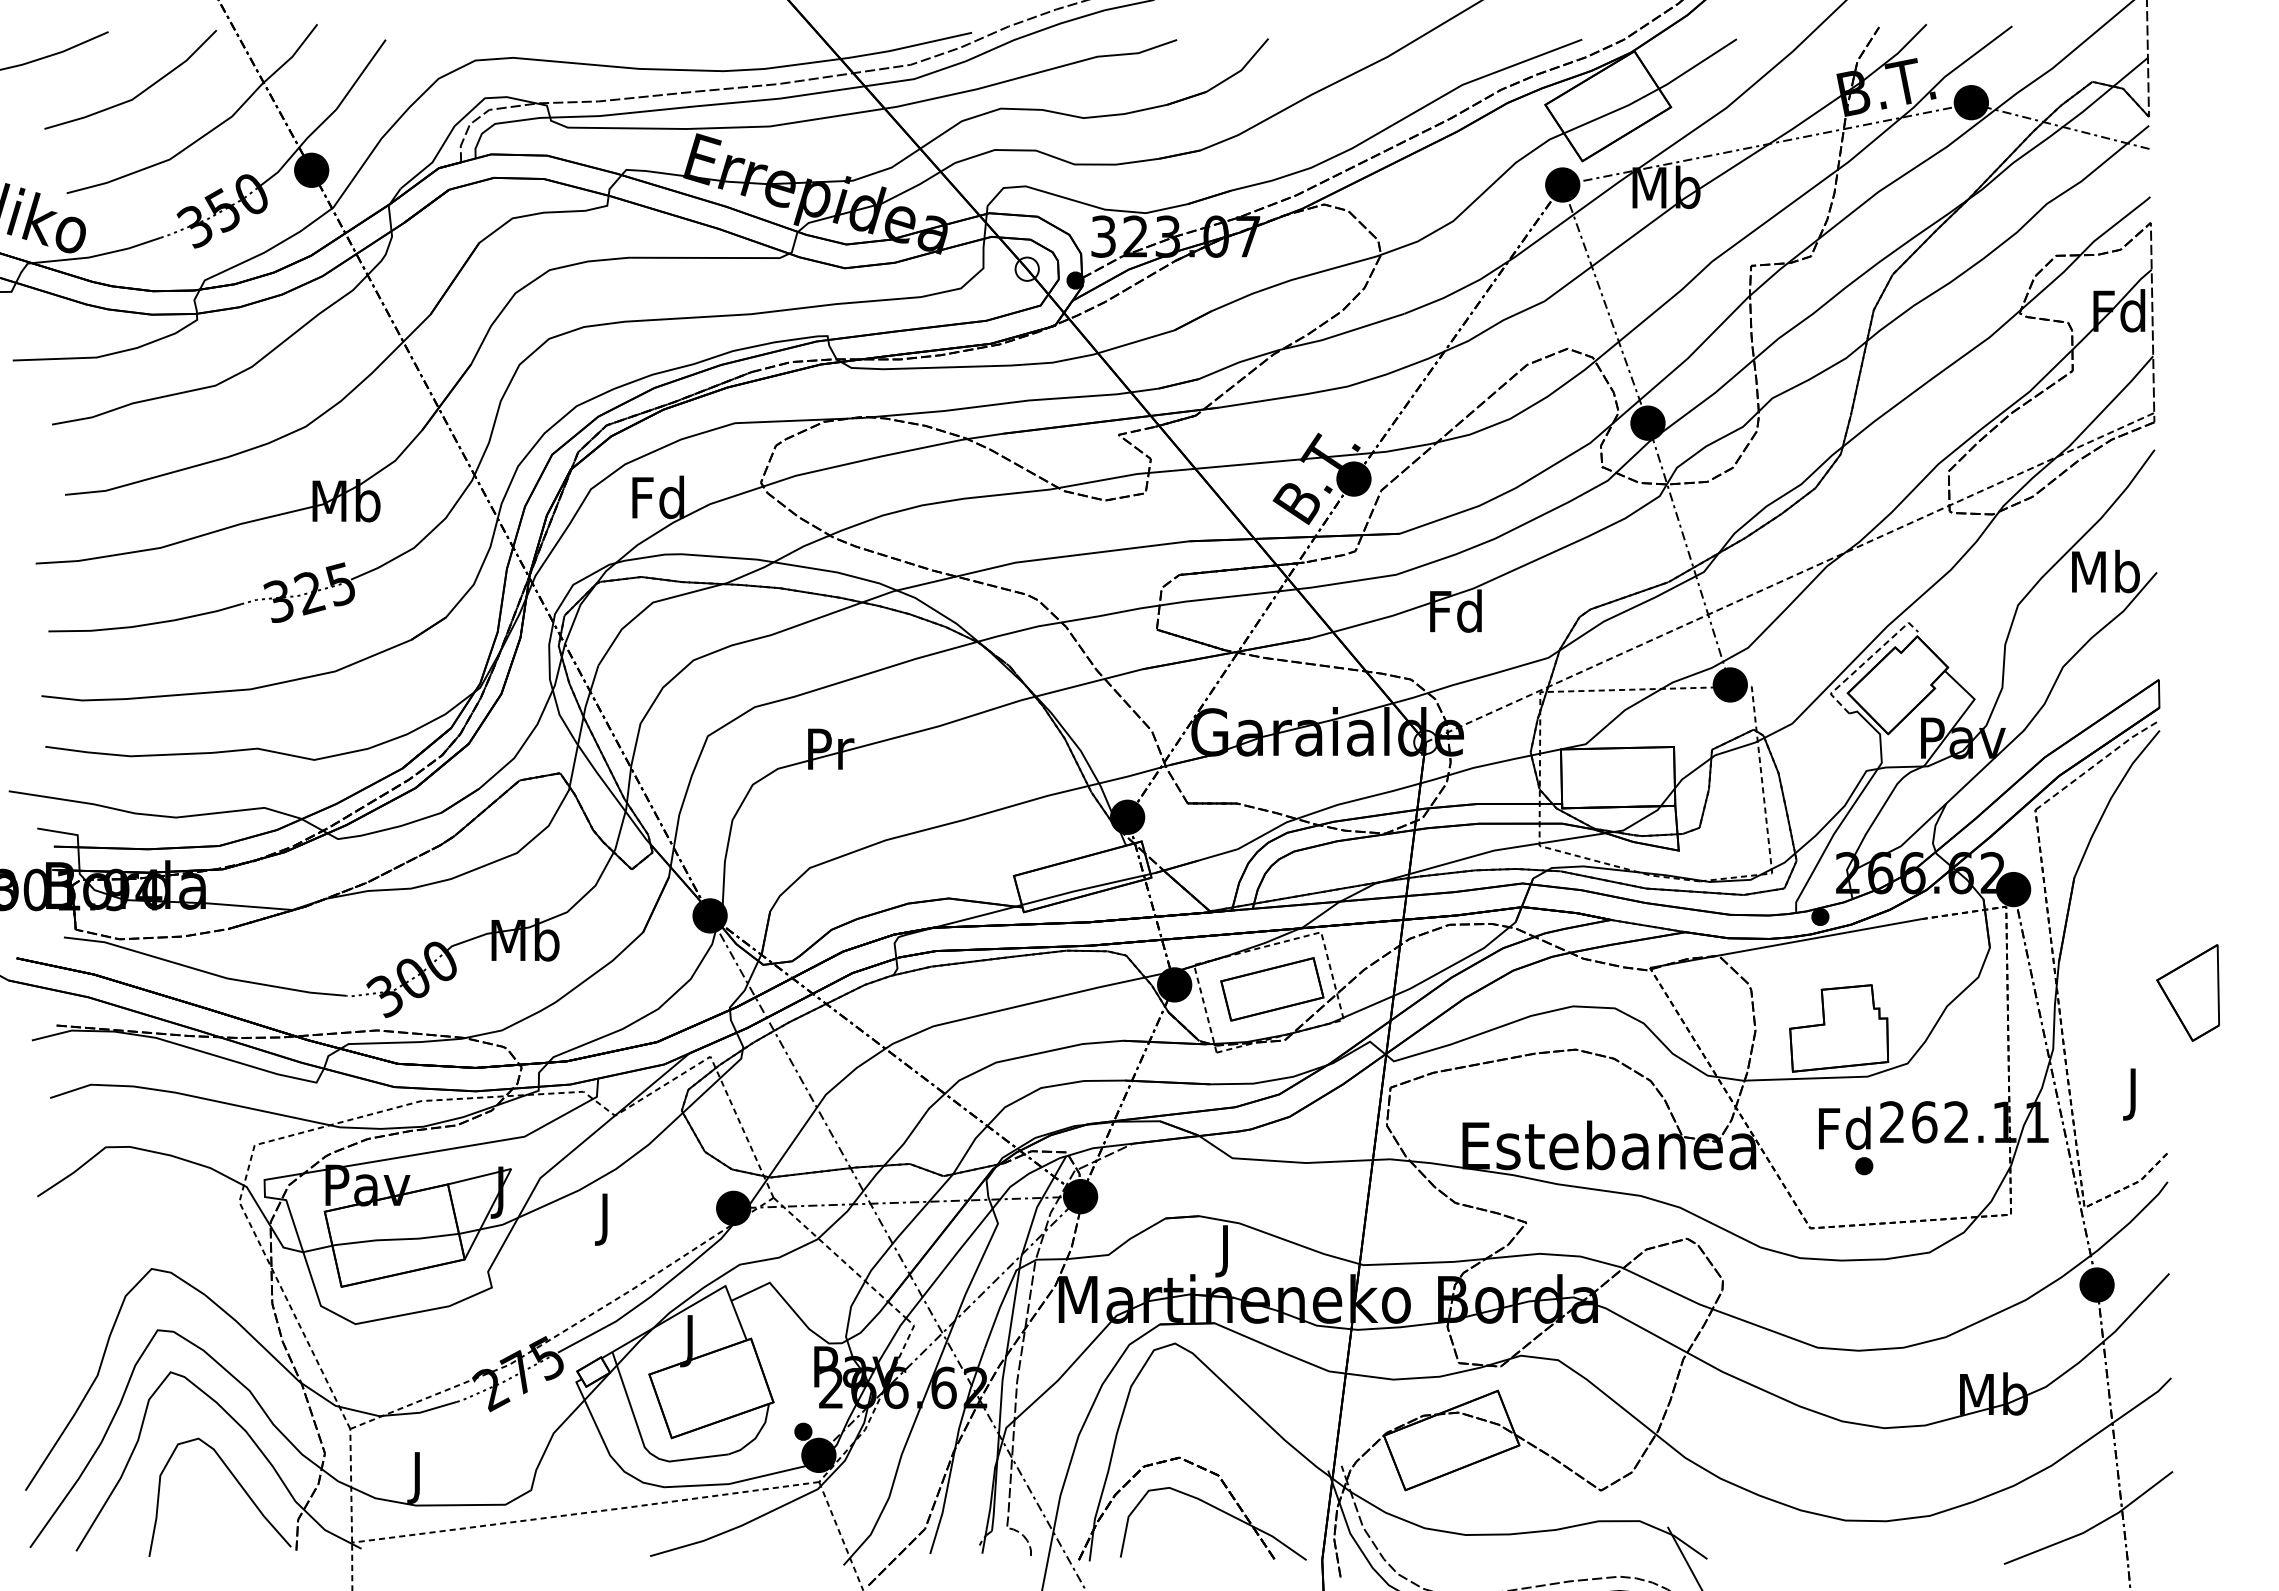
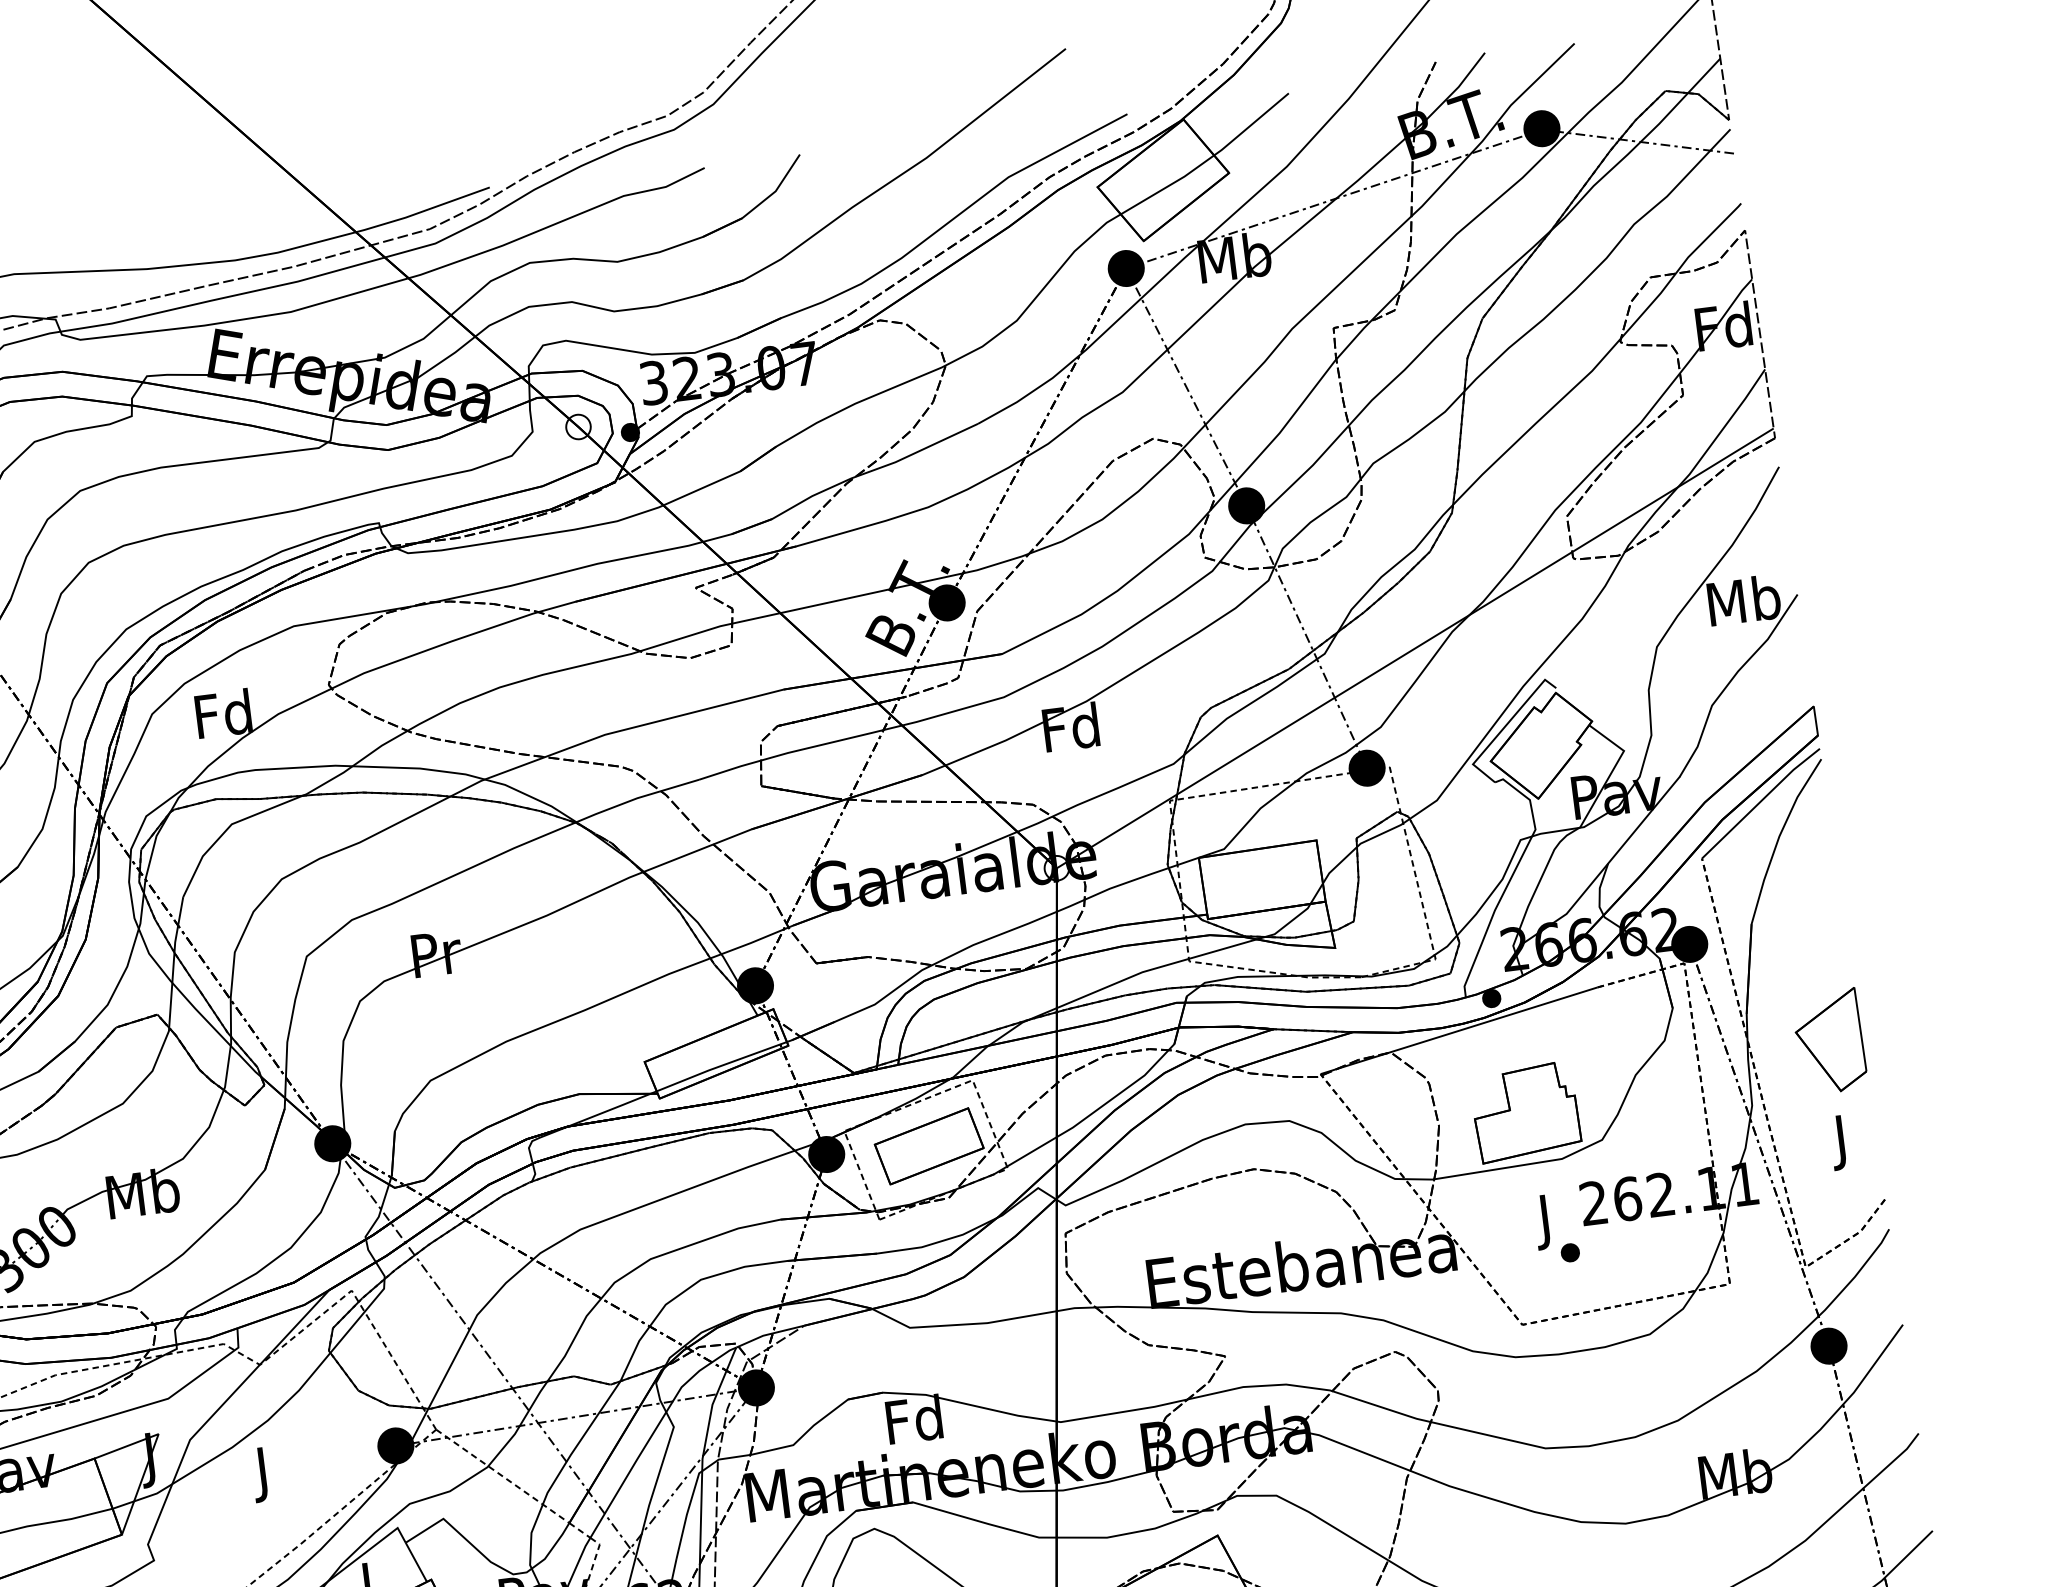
line: (1790, 577) -> (1415, 648), dashed -> solid
line: (1864, 663) -> (1504, 728), dashed -> solid
line: (2097, 763) -> (1760, 801), dashed -> solid
part: (2187, 992) -> (1829, 1041), moved
text: (1844, 1133) -> (1545, 1221), Fd -> J
text: (1225, 1250) -> (914, 1425), J -> Fd

